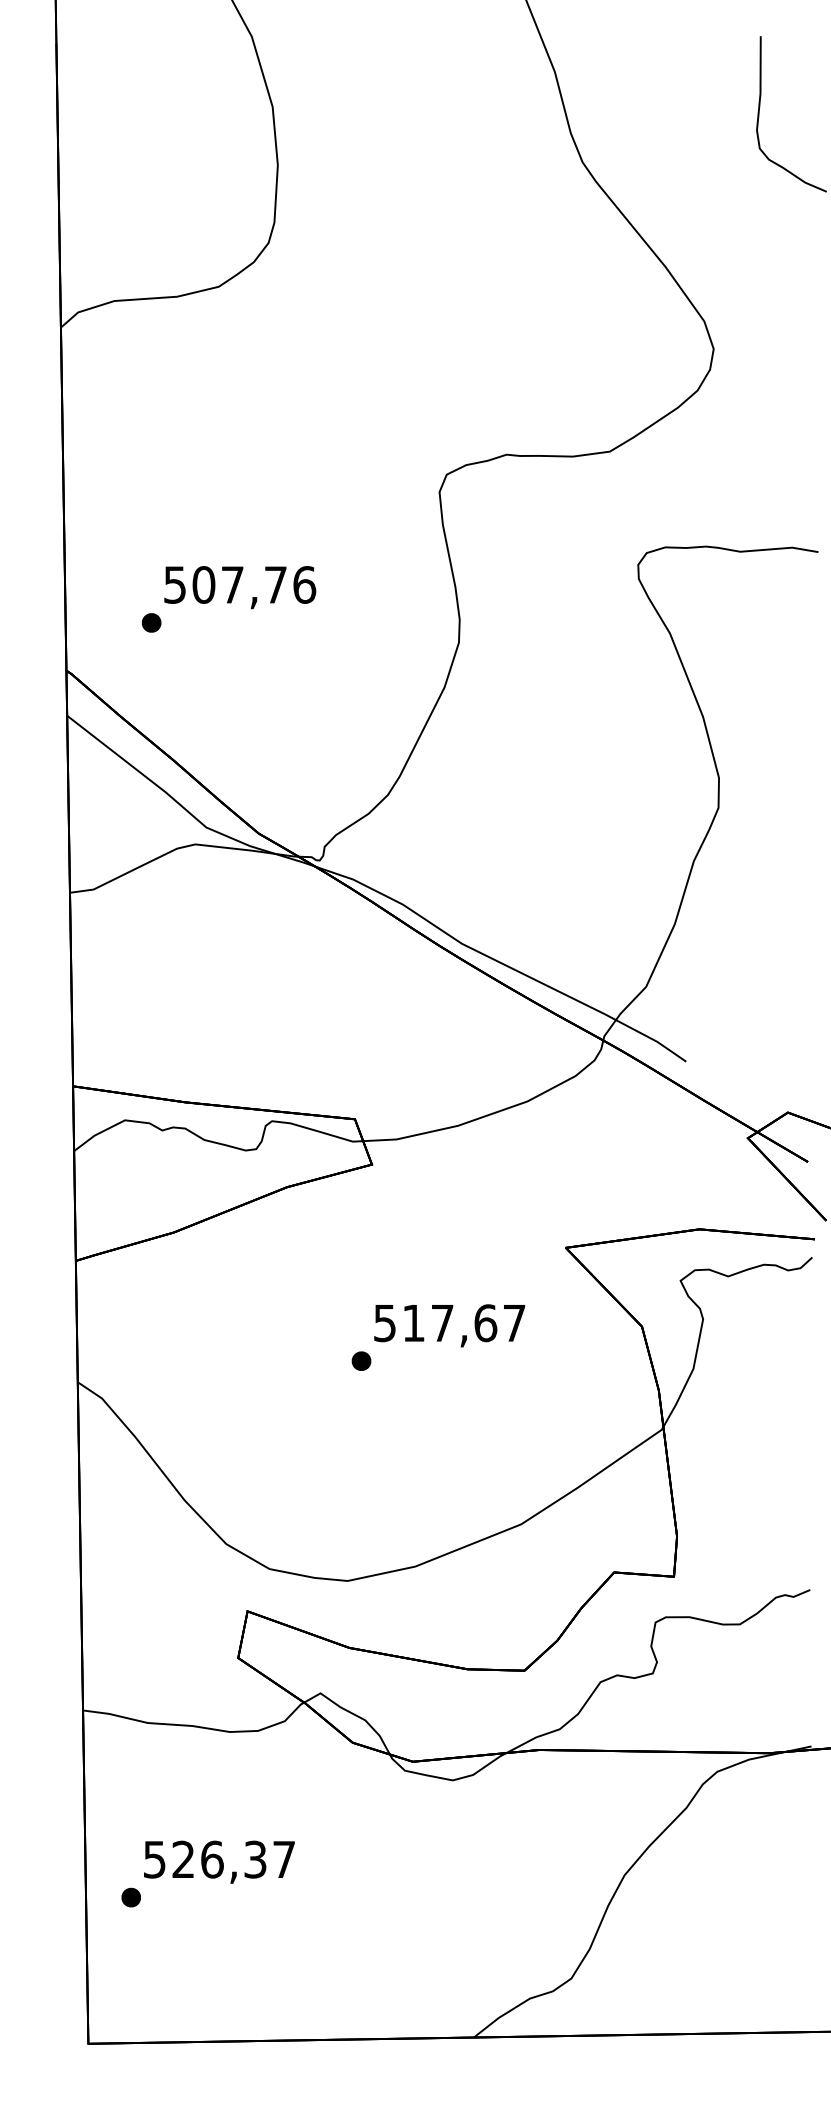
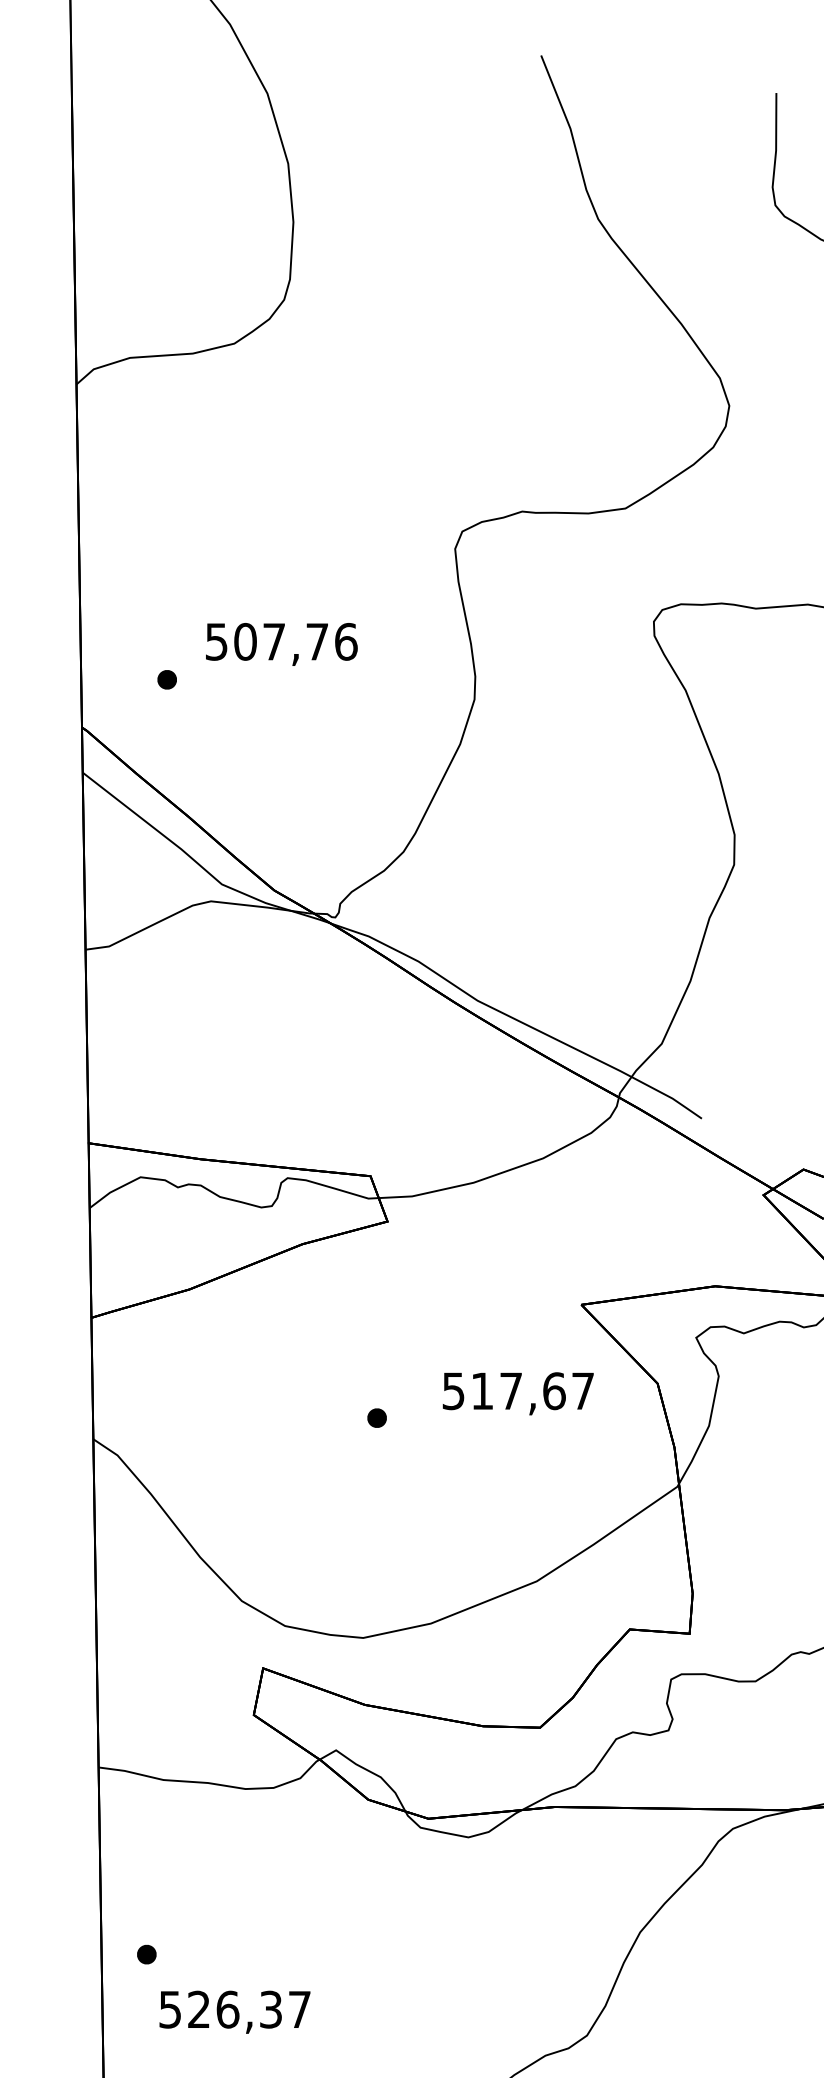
text: (240, 587) -> (282, 644), moved
text: (449, 1325) -> (518, 1393), moved
text: (219, 1861) -> (235, 2011), moved

